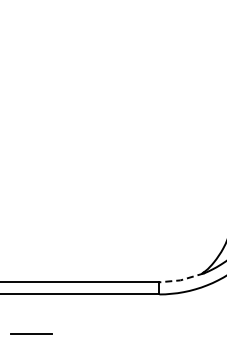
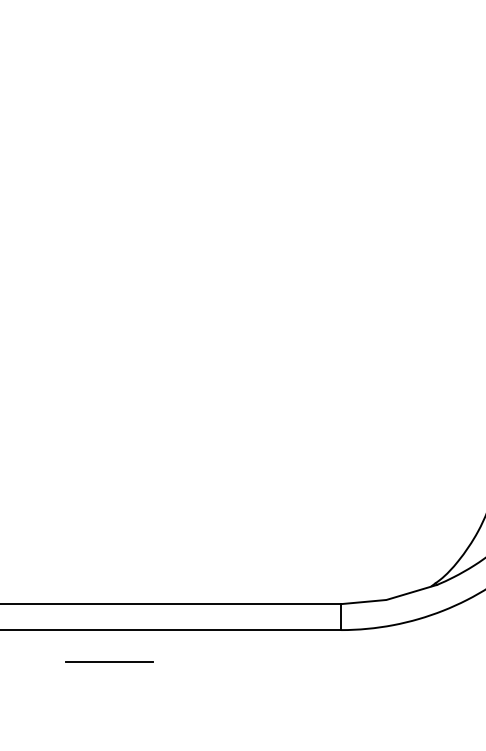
line: (181, 280) -> (388, 600), dashed -> solid
line: (31, 333) -> (110, 660), moved

